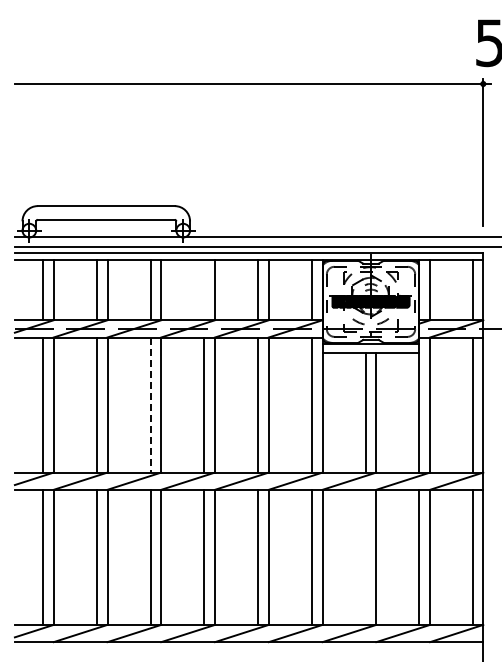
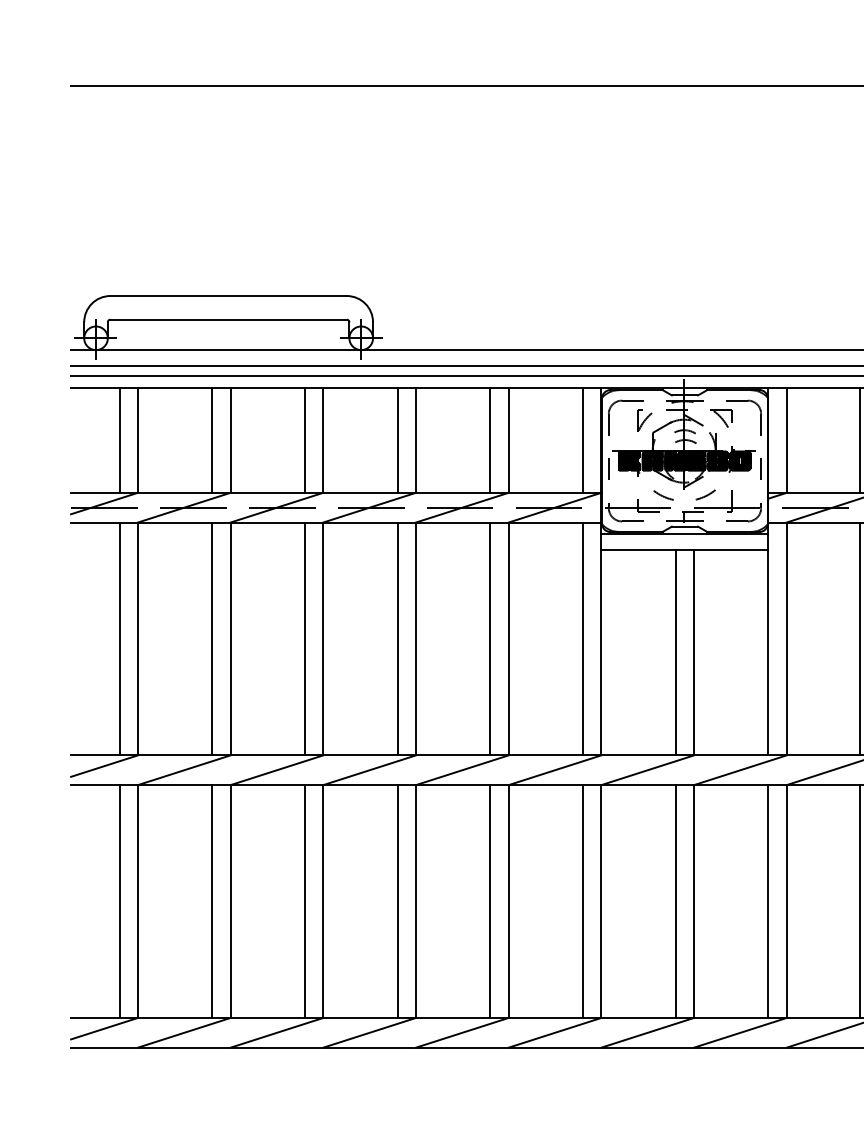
line: (204, 289) -> (397, 439), added
line: (150, 405) -> (304, 639), dashed -> solid
line: (365, 556) -> (675, 900), added

